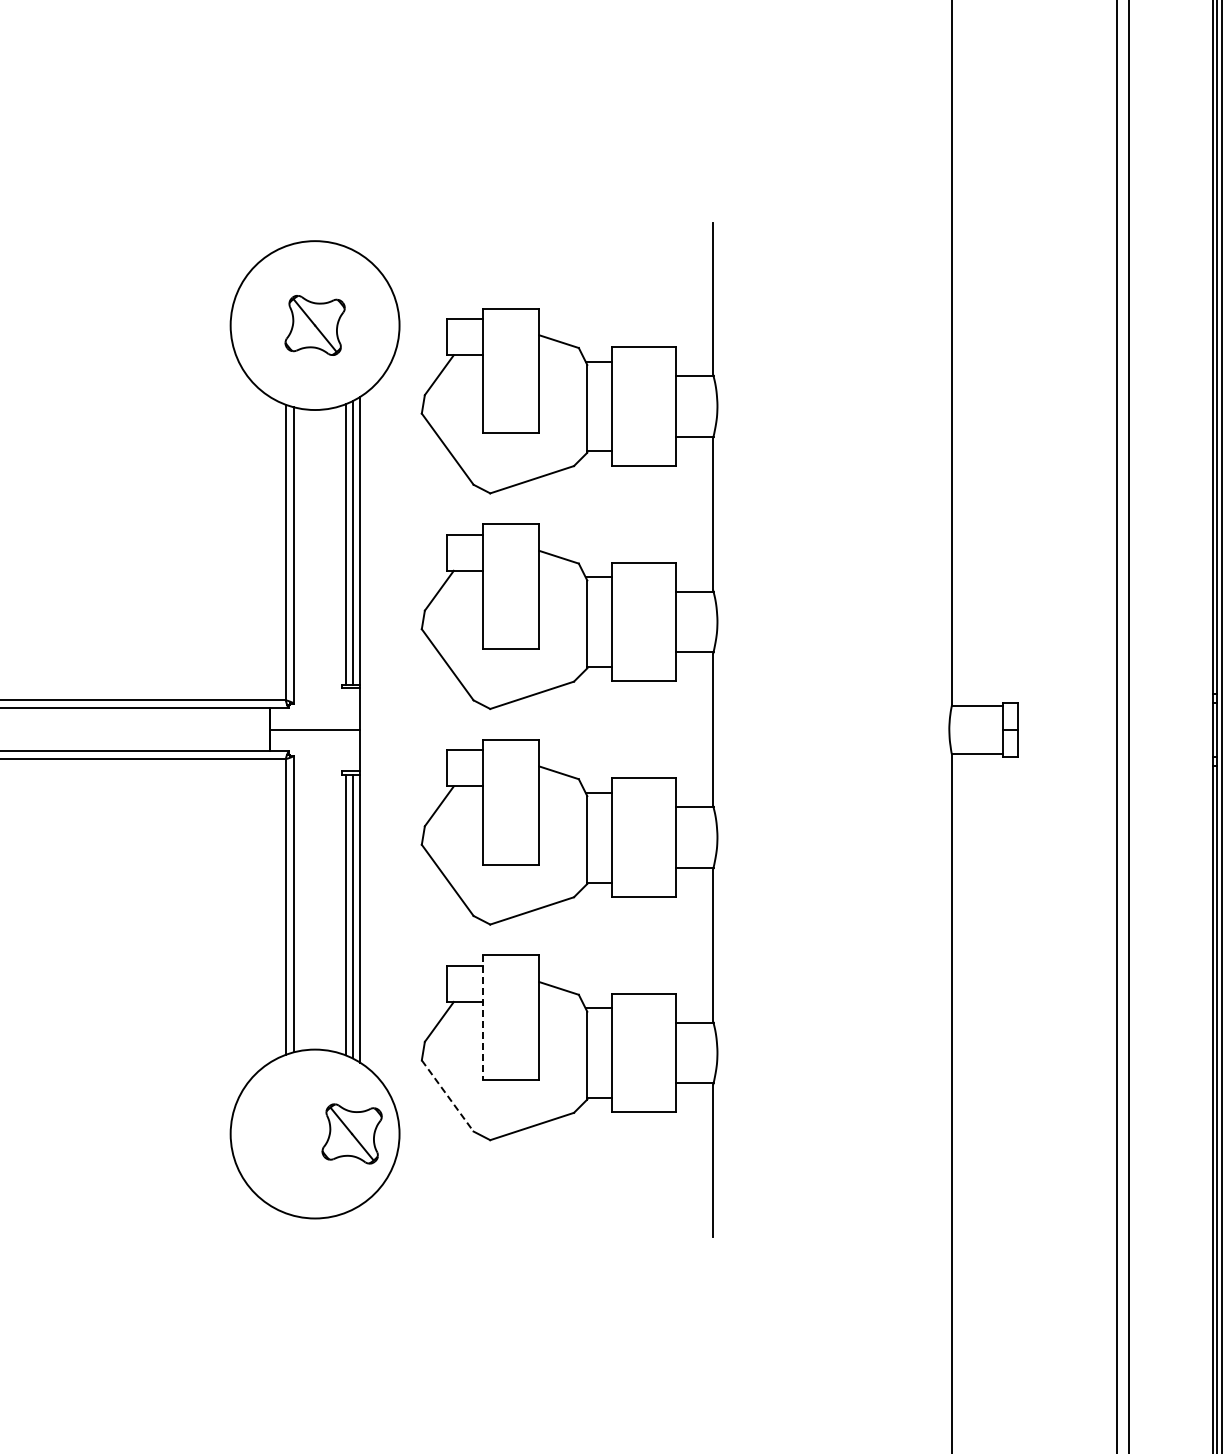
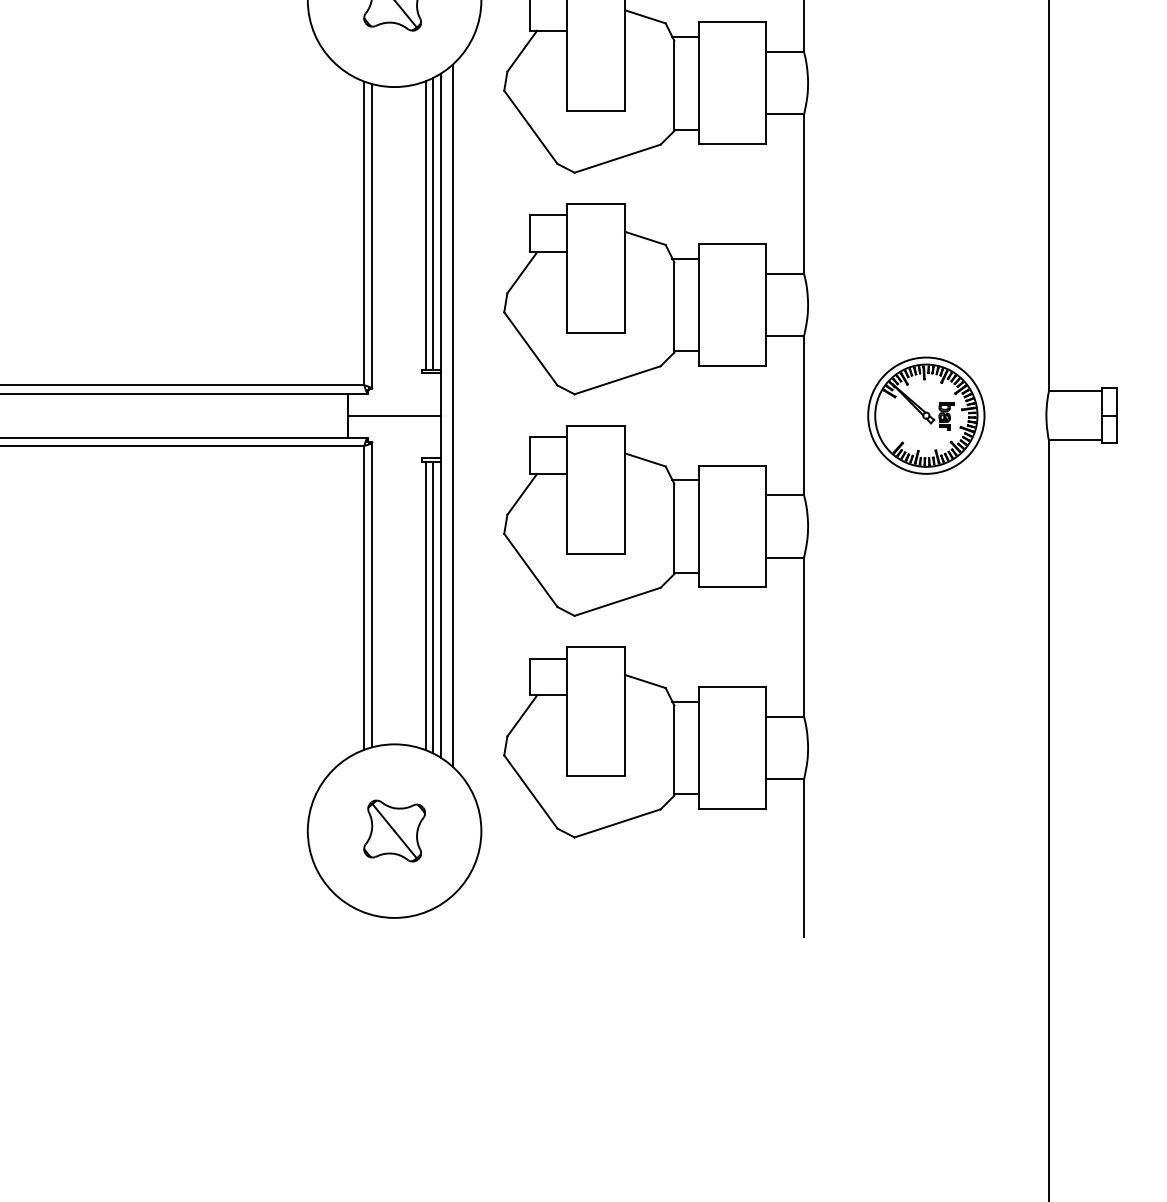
line: (371, 729) -> (452, 415), added
part: (832, 729) -> (926, 415), added
line: (482, 1018) -> (566, 712), dashed -> solid
line: (447, 1095) -> (530, 791), dashed -> solid
part: (351, 1133) -> (393, 830), moved

